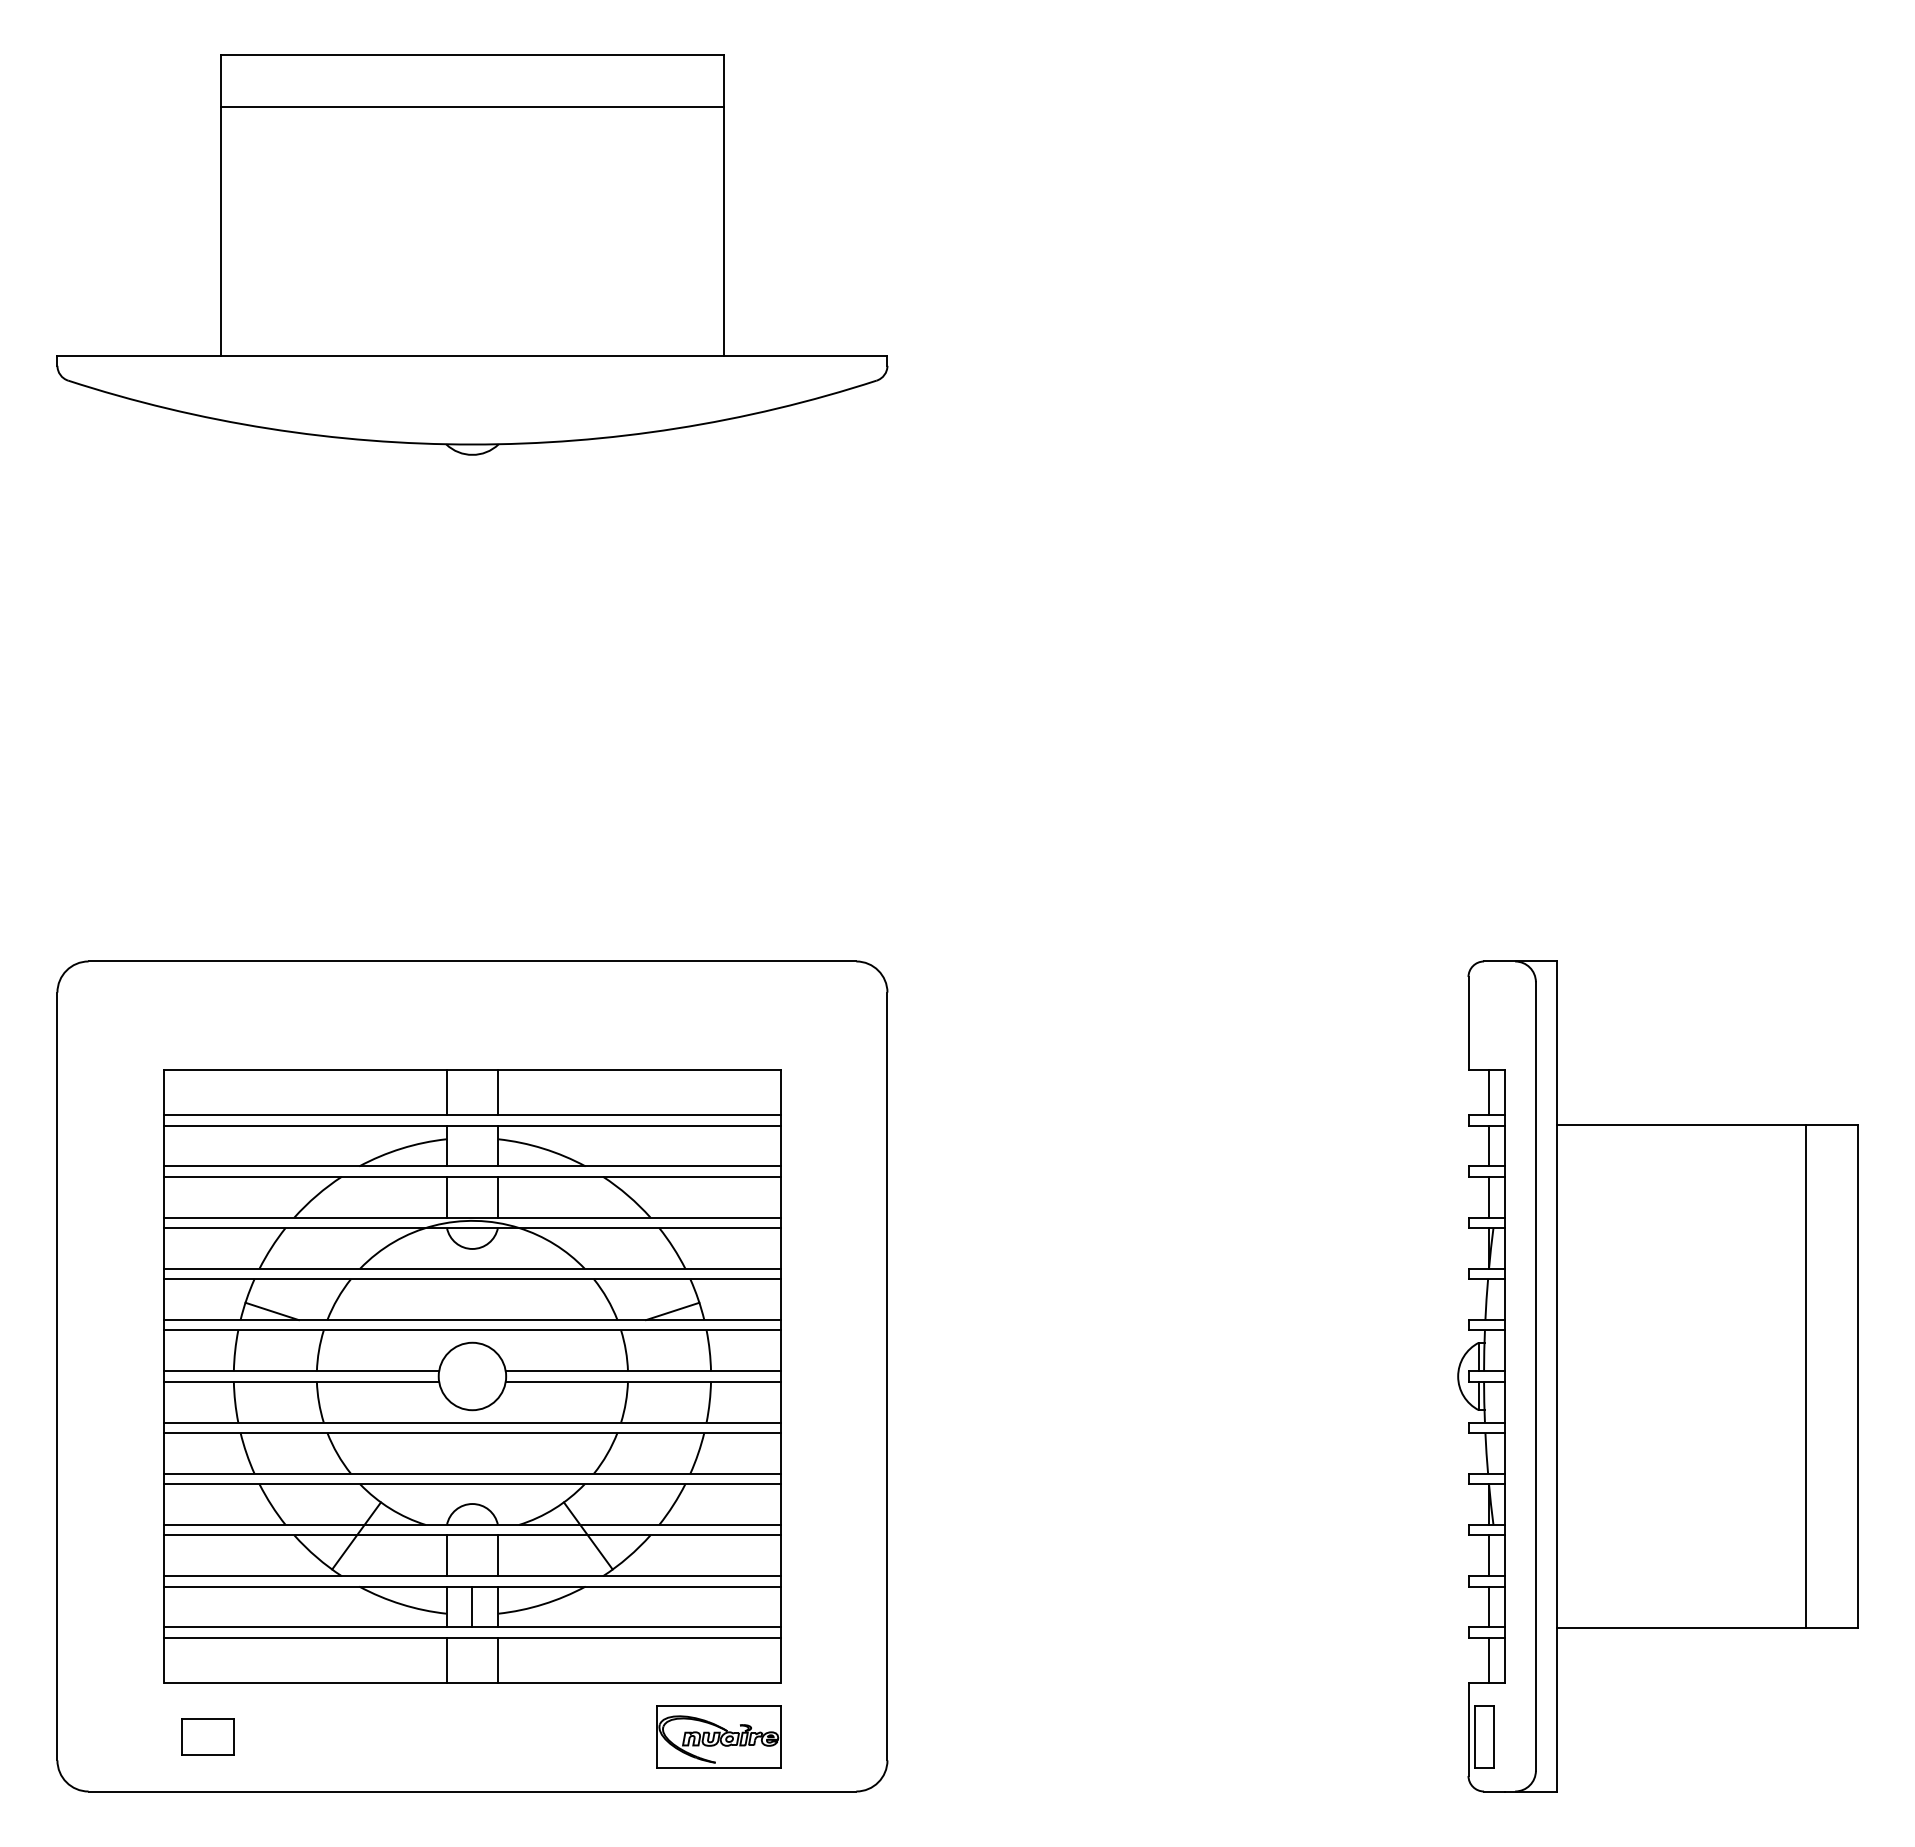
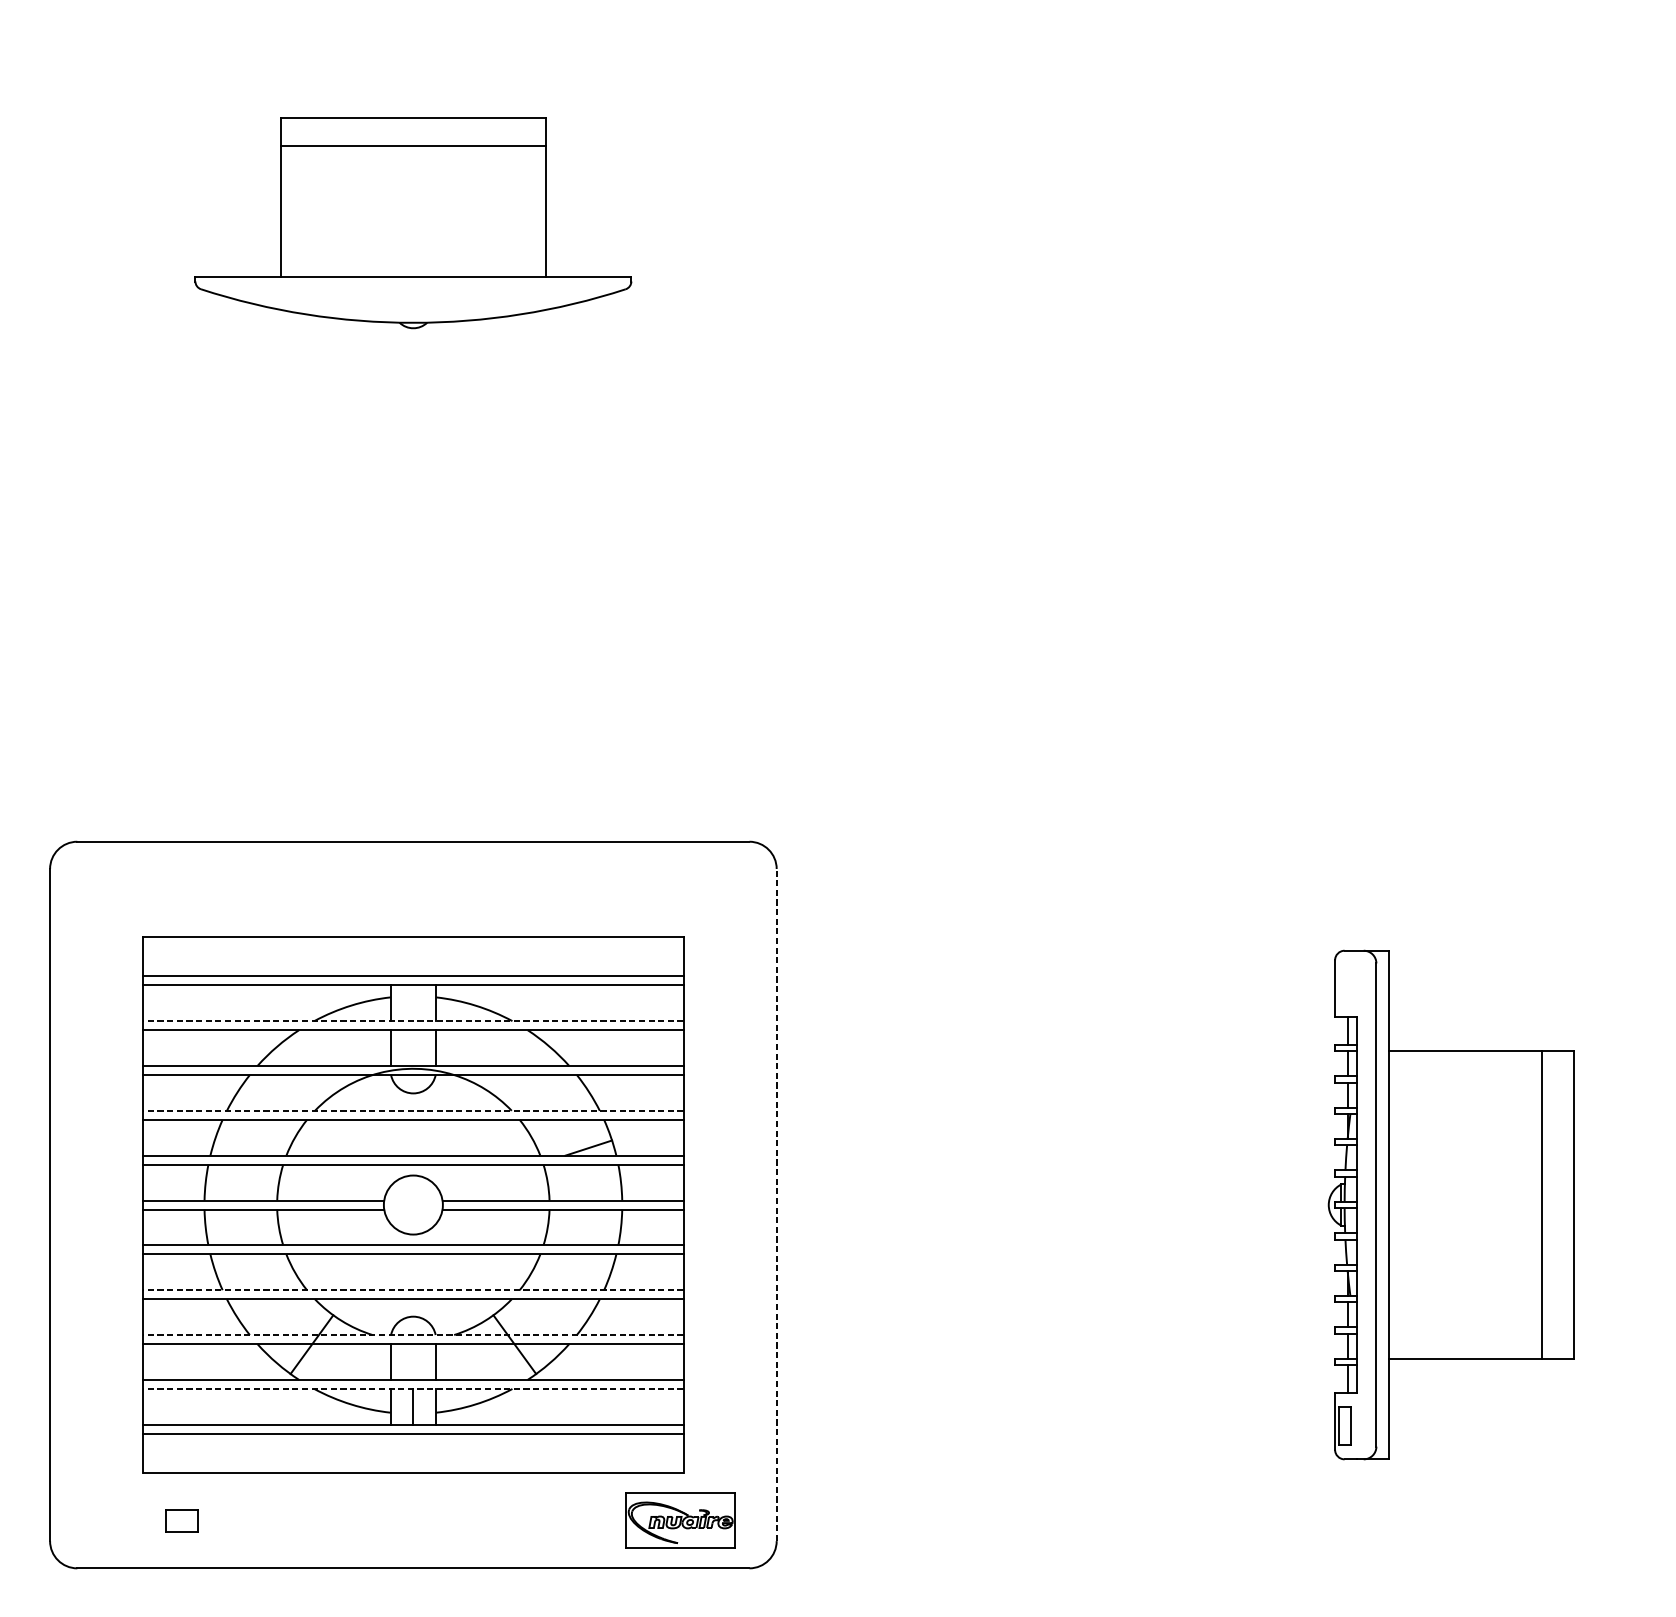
part: (472, 254) -> (413, 222), size x0.6
line: (446, 1092) -> (390, 956), removed
line: (498, 1092) -> (436, 956), removed
line: (472, 1166) -> (413, 1021), solid -> dashed
line: (472, 1268) -> (413, 1110), solid -> dashed
line: (271, 1311) -> (237, 1148), removed
line: (887, 1376) -> (776, 1205), solid -> dashed
part: (1657, 1376) -> (1450, 1205), size x0.7
line: (472, 1473) -> (413, 1289), solid -> dashed
line: (472, 1525) -> (413, 1335), solid -> dashed
line: (472, 1586) -> (413, 1388), solid -> dashed
line: (446, 1659) -> (390, 1452), removed
line: (498, 1659) -> (436, 1452), removed
part: (207, 1736) -> (181, 1520), size x0.7
part: (718, 1736) -> (680, 1520), moved

